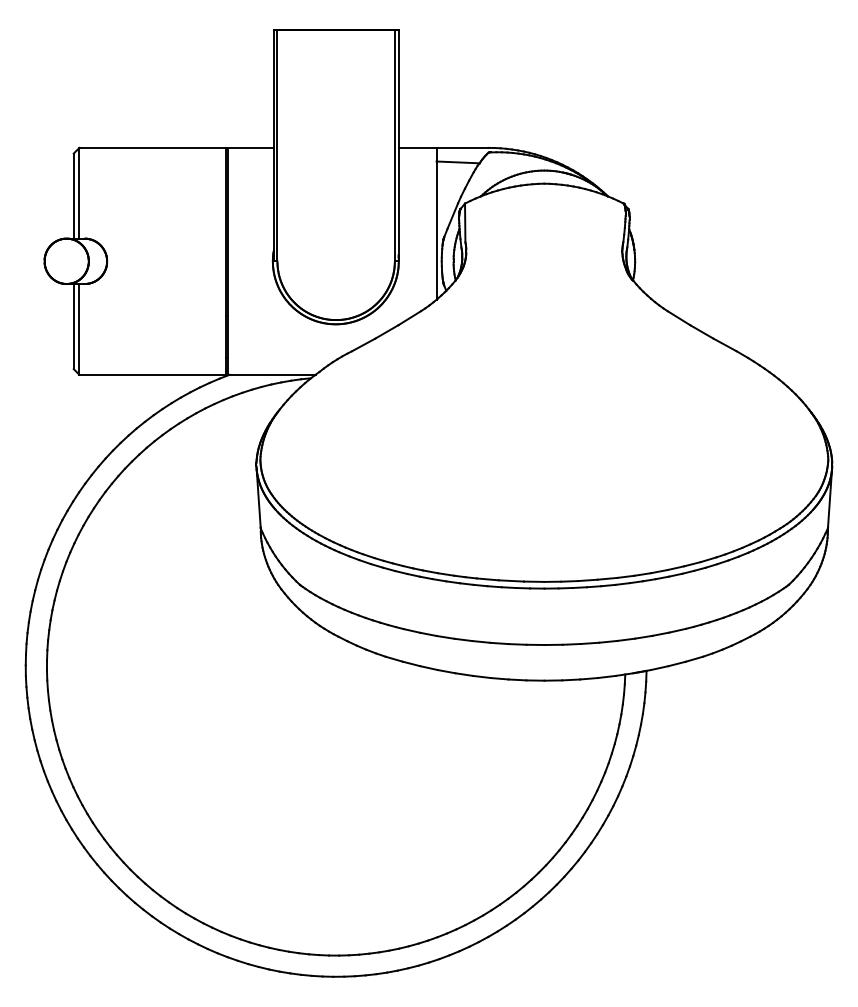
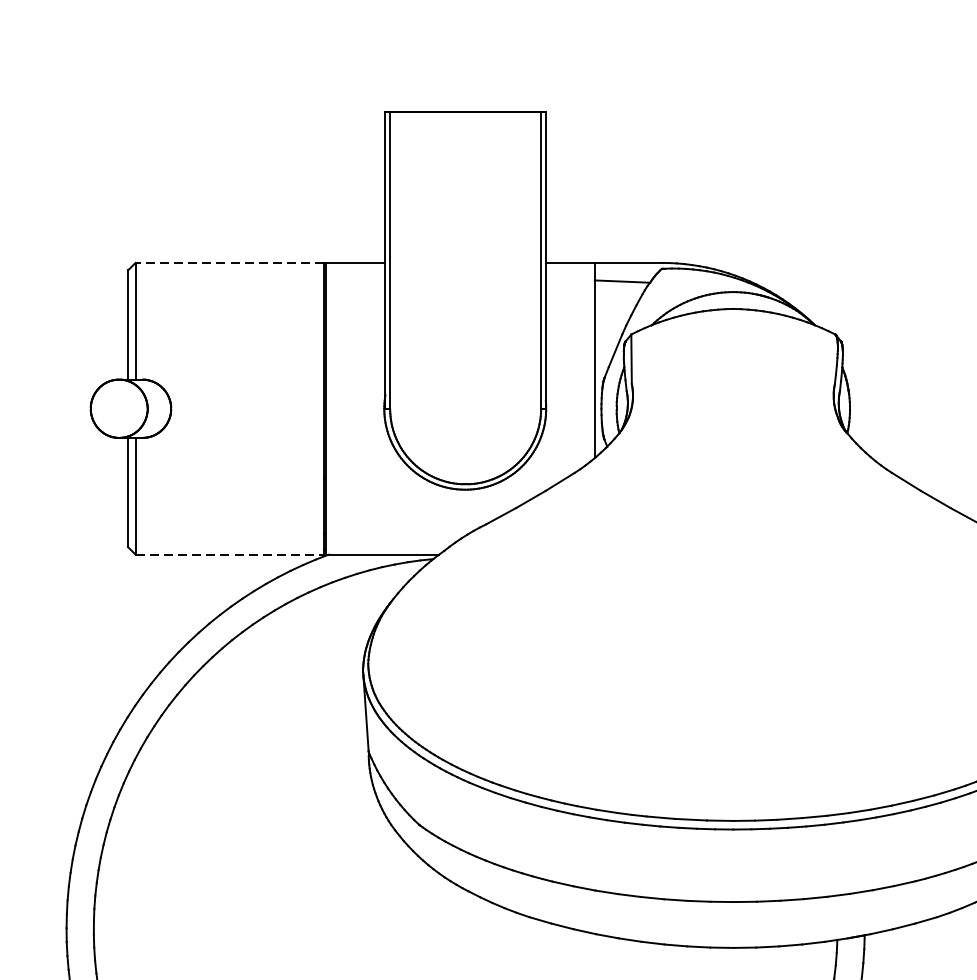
line: (152, 147) -> (229, 262), solid -> dashed
line: (153, 374) -> (230, 554), solid -> dashed

